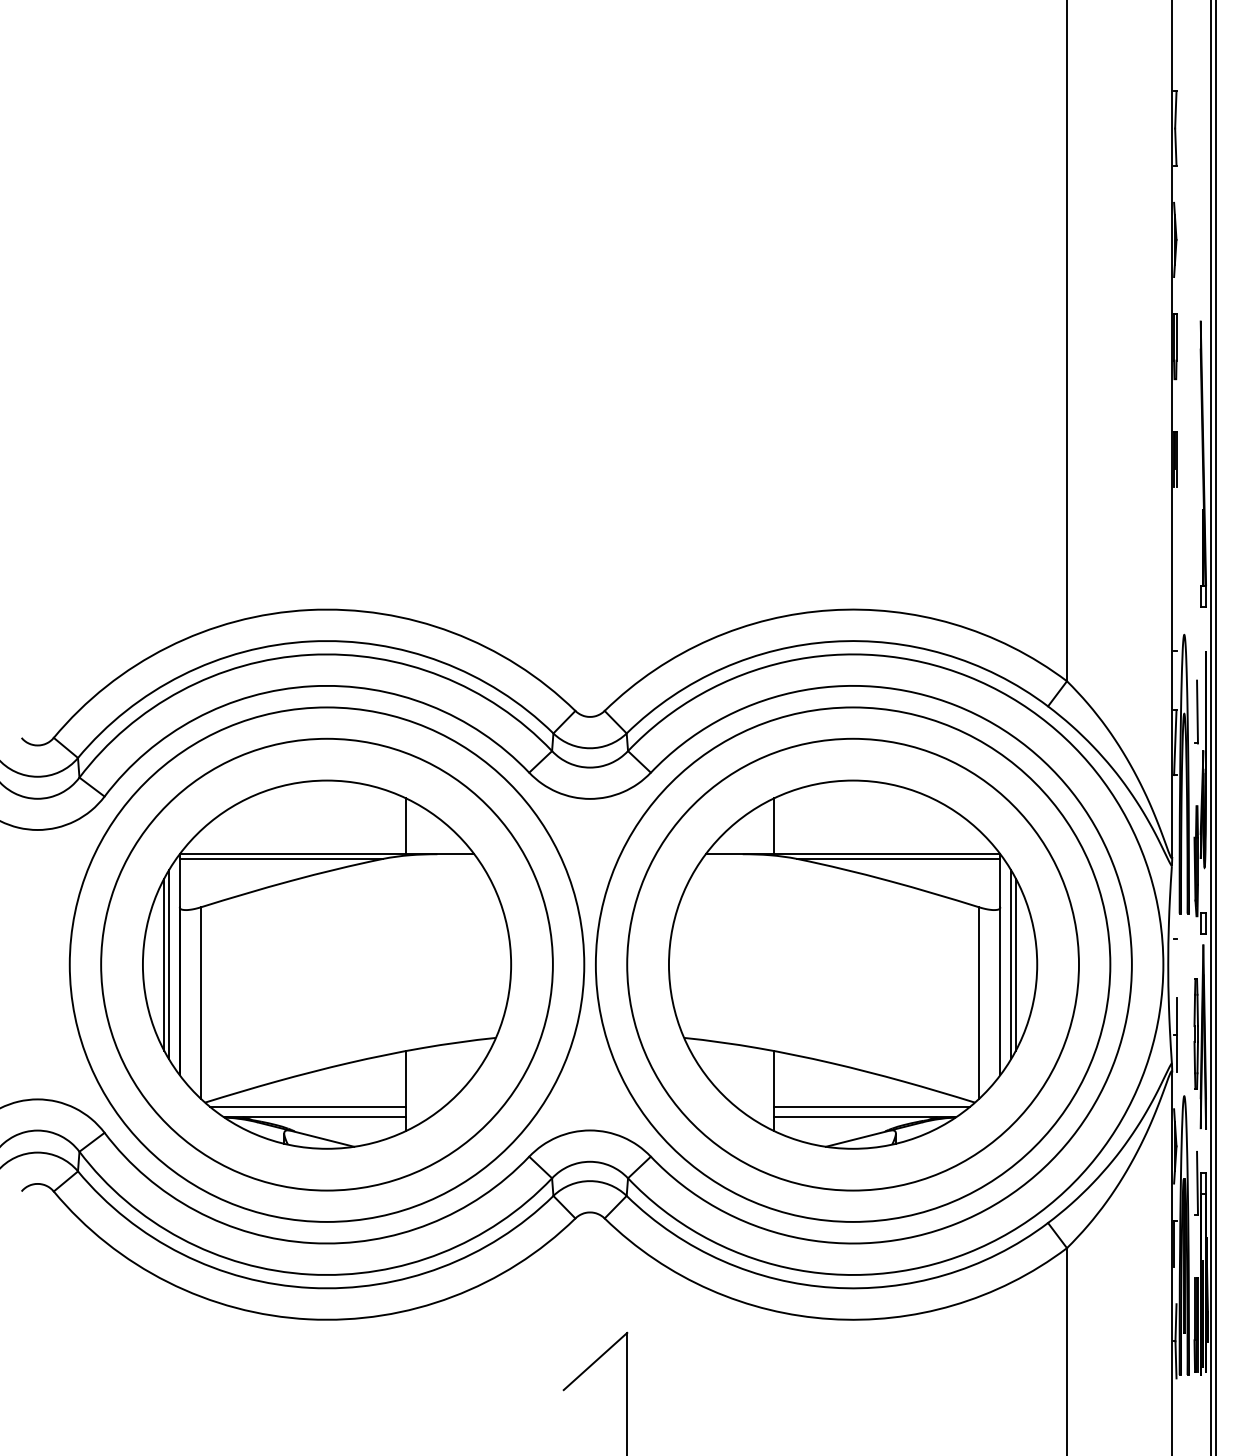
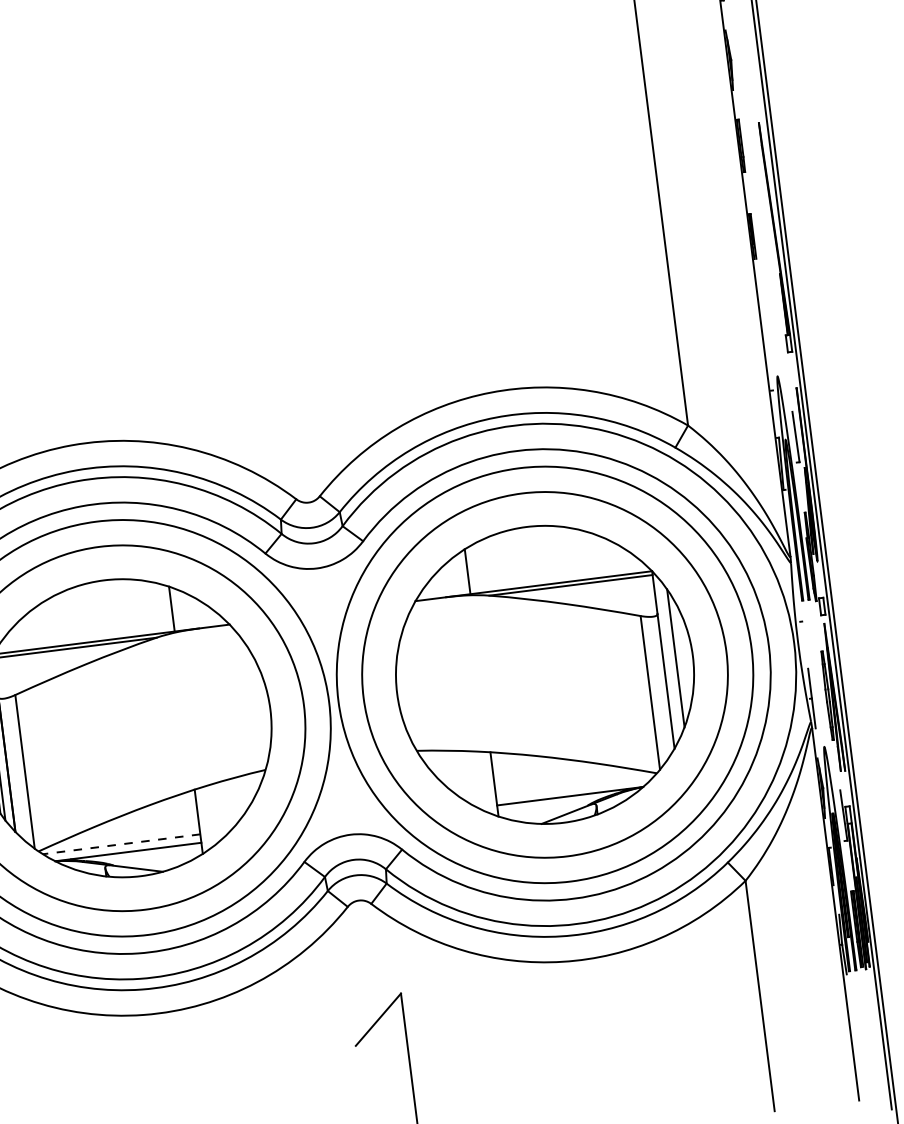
line: (1010, 964) -> (671, 658), removed
line: (307, 1106) -> (121, 844), solid -> dashed
line: (872, 1106) -> (575, 786), removed

